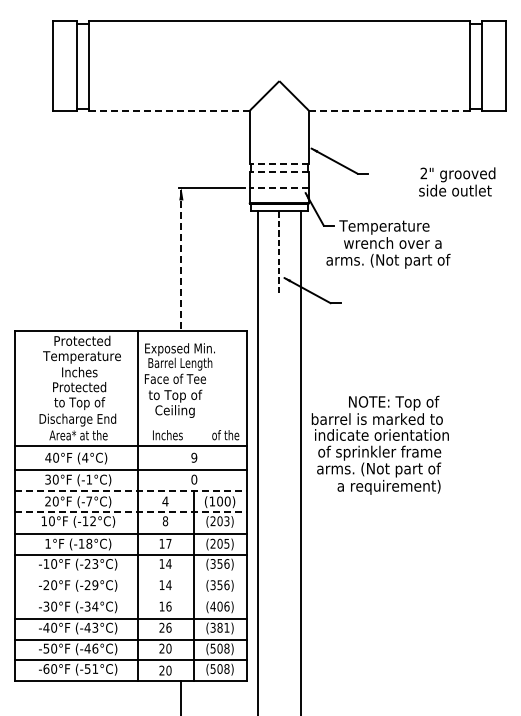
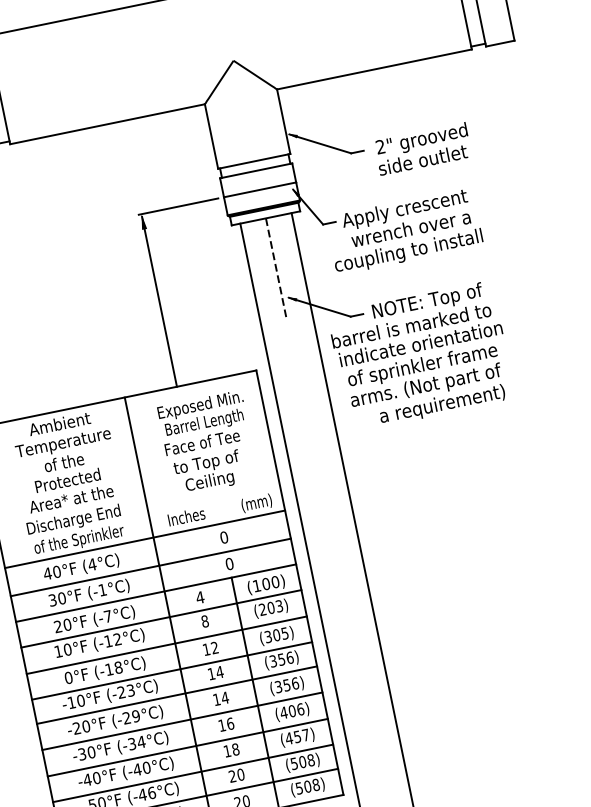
line: (168, 110) -> (106, 123), dashed -> solid
line: (389, 110) -> (374, 68), dashed -> solid
line: (279, 164) -> (254, 161), dashed -> solid
line: (279, 172) -> (256, 171), dashed -> solid
text: (457, 181) -> (423, 148), moved
line: (279, 187) -> (260, 189), dashed -> solid
text: (390, 226) -> (404, 209), Temperature -> Apply crescent
line: (181, 260) -> (159, 302), dashed -> solid
text: (388, 260) -> (410, 250), arms. (Not part of -> coupling to install
text: (82, 340) -> (59, 423), Protected -> Ambient
text: (79, 372) -> (64, 462), Inches -> of the
text: (179, 380) -> (207, 443), moved
text: (79, 403) -> (71, 500), to Top of -> Area* at the
text: (225, 435) -> (256, 502), of the -> (mm)
text: (78, 436) -> (78, 540), Area* at the -> of the Sprinkler
text: (379, 444) -> (420, 355), moved
text: (194, 457) -> (224, 537), 9 -> 0
line: (131, 490) -> (156, 592), dashed -> solid
line: (131, 512) -> (161, 619), dashed -> solid
text: (48, 543) -> (69, 677), 1°F -> 0°F
text: (168, 543) -> (214, 647), 17 -> 12
text: (212, 543) -> (267, 636), (205) -> (305)
line: (131, 575) -> (177, 695), added
line: (131, 596) -> (182, 720), added
text: (95, 627) -> (146, 767), (-43°C) -> (-40°C)
text: (165, 627) -> (231, 750), 26 -> 18
text: (219, 627) -> (296, 736), (381) -> (457)

